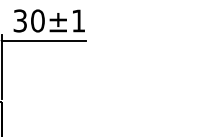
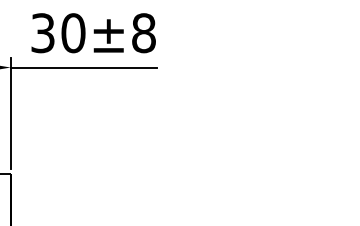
text: (78, 20) -> (143, 32), 30±1 -> 30±8

